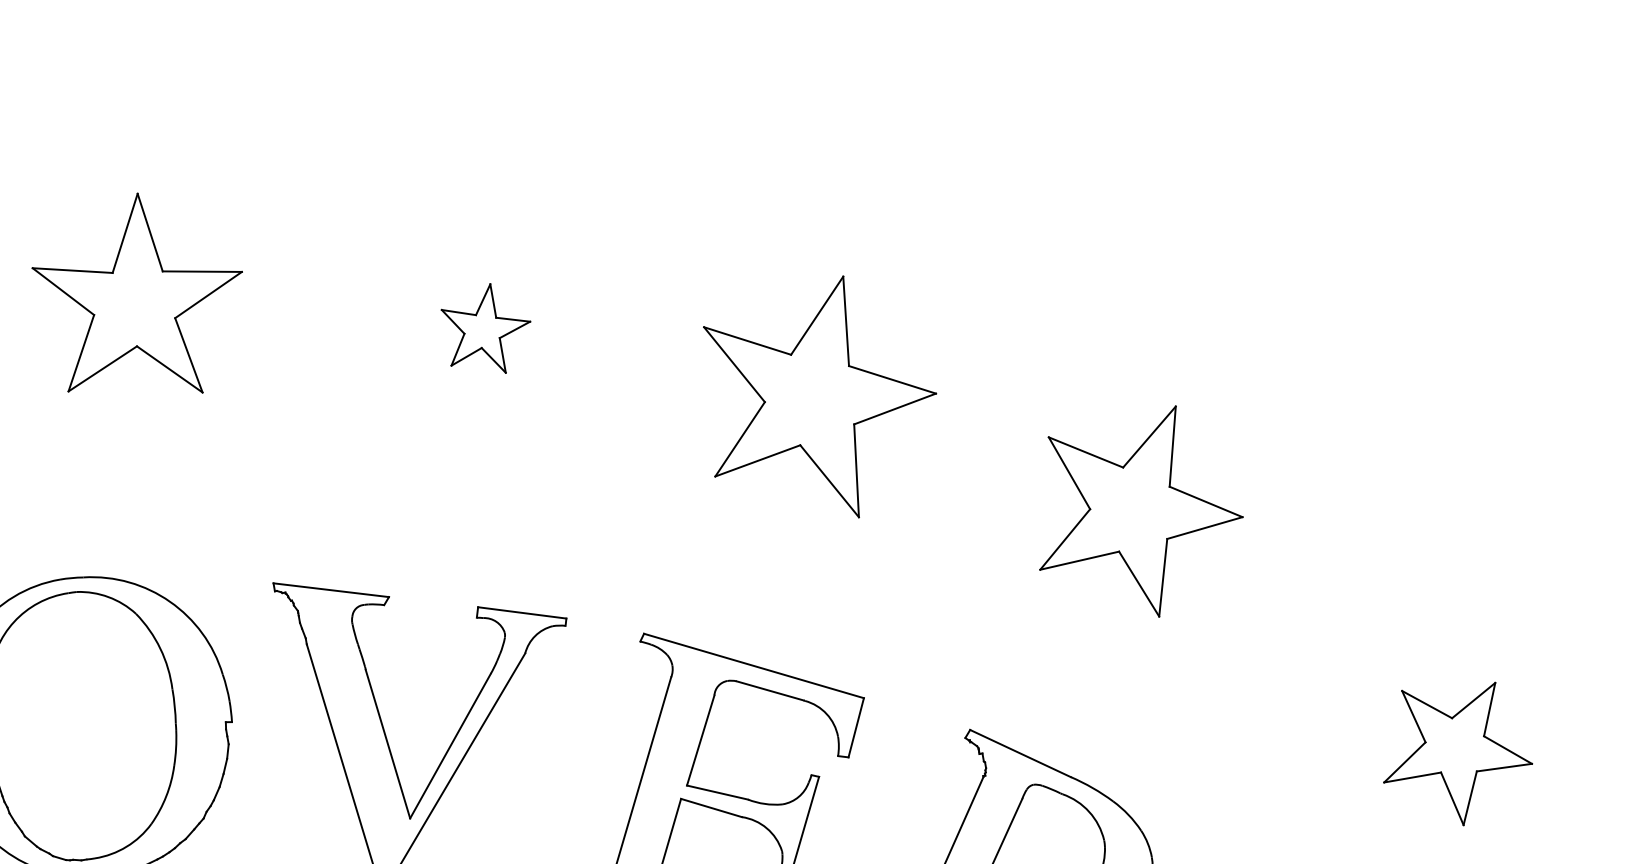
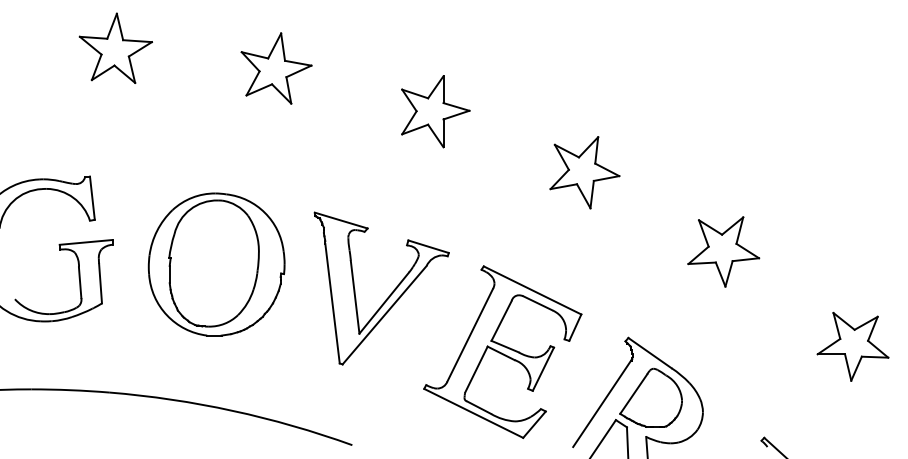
part: (141, 297) -> (276, 68), size x0.71
part: (487, 329) -> (435, 111), size x1.67
part: (819, 402) -> (584, 172), size x0.62
part: (1136, 515) -> (723, 251), size x0.71
part: (1453, 753) -> (852, 346), moved

